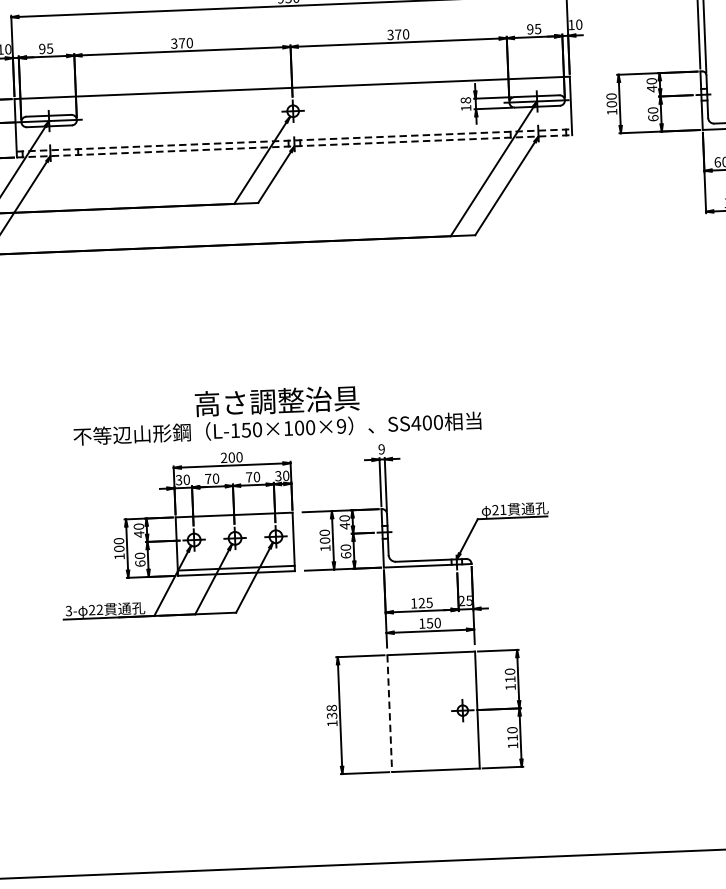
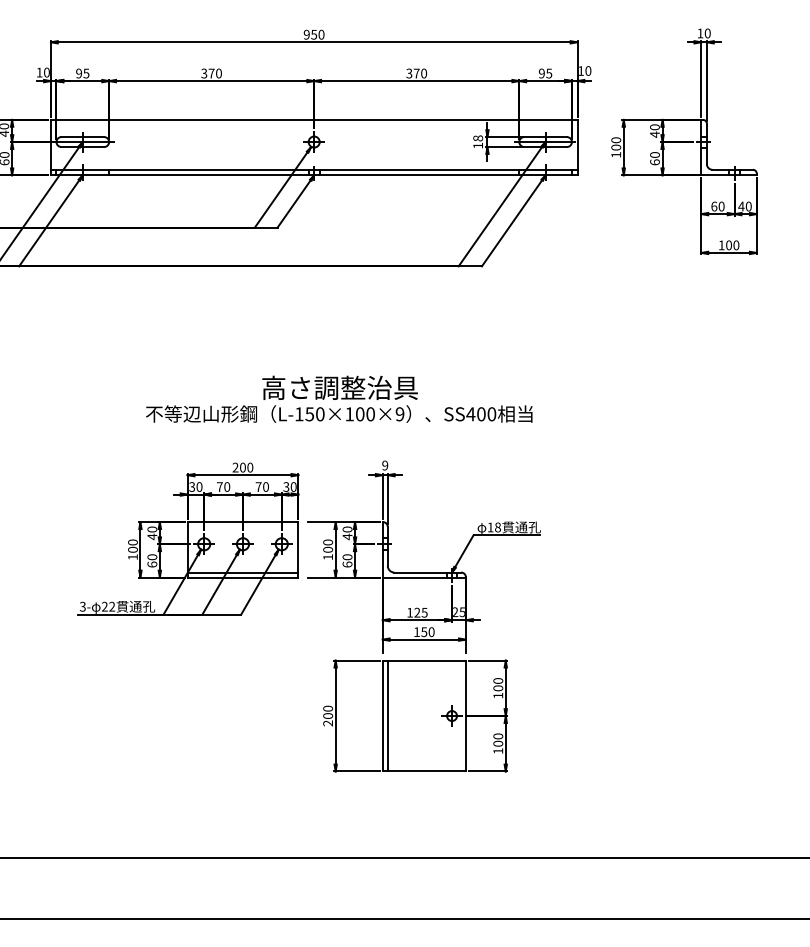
line: (294, 140) -> (314, 169), dashed -> solid
line: (294, 146) -> (314, 175), dashed -> solid
text: (277, 412) -> (339, 398), moved
text: (498, 510) -> (493, 527), 21 -> 18
text: (510, 679) -> (498, 688), 110 -> 100
line: (394, 712) -> (387, 715), added
line: (389, 714) -> (382, 716), dashed -> solid
text: (331, 715) -> (327, 715), 138 -> 200
text: (512, 737) -> (498, 743), 110 -> 100

